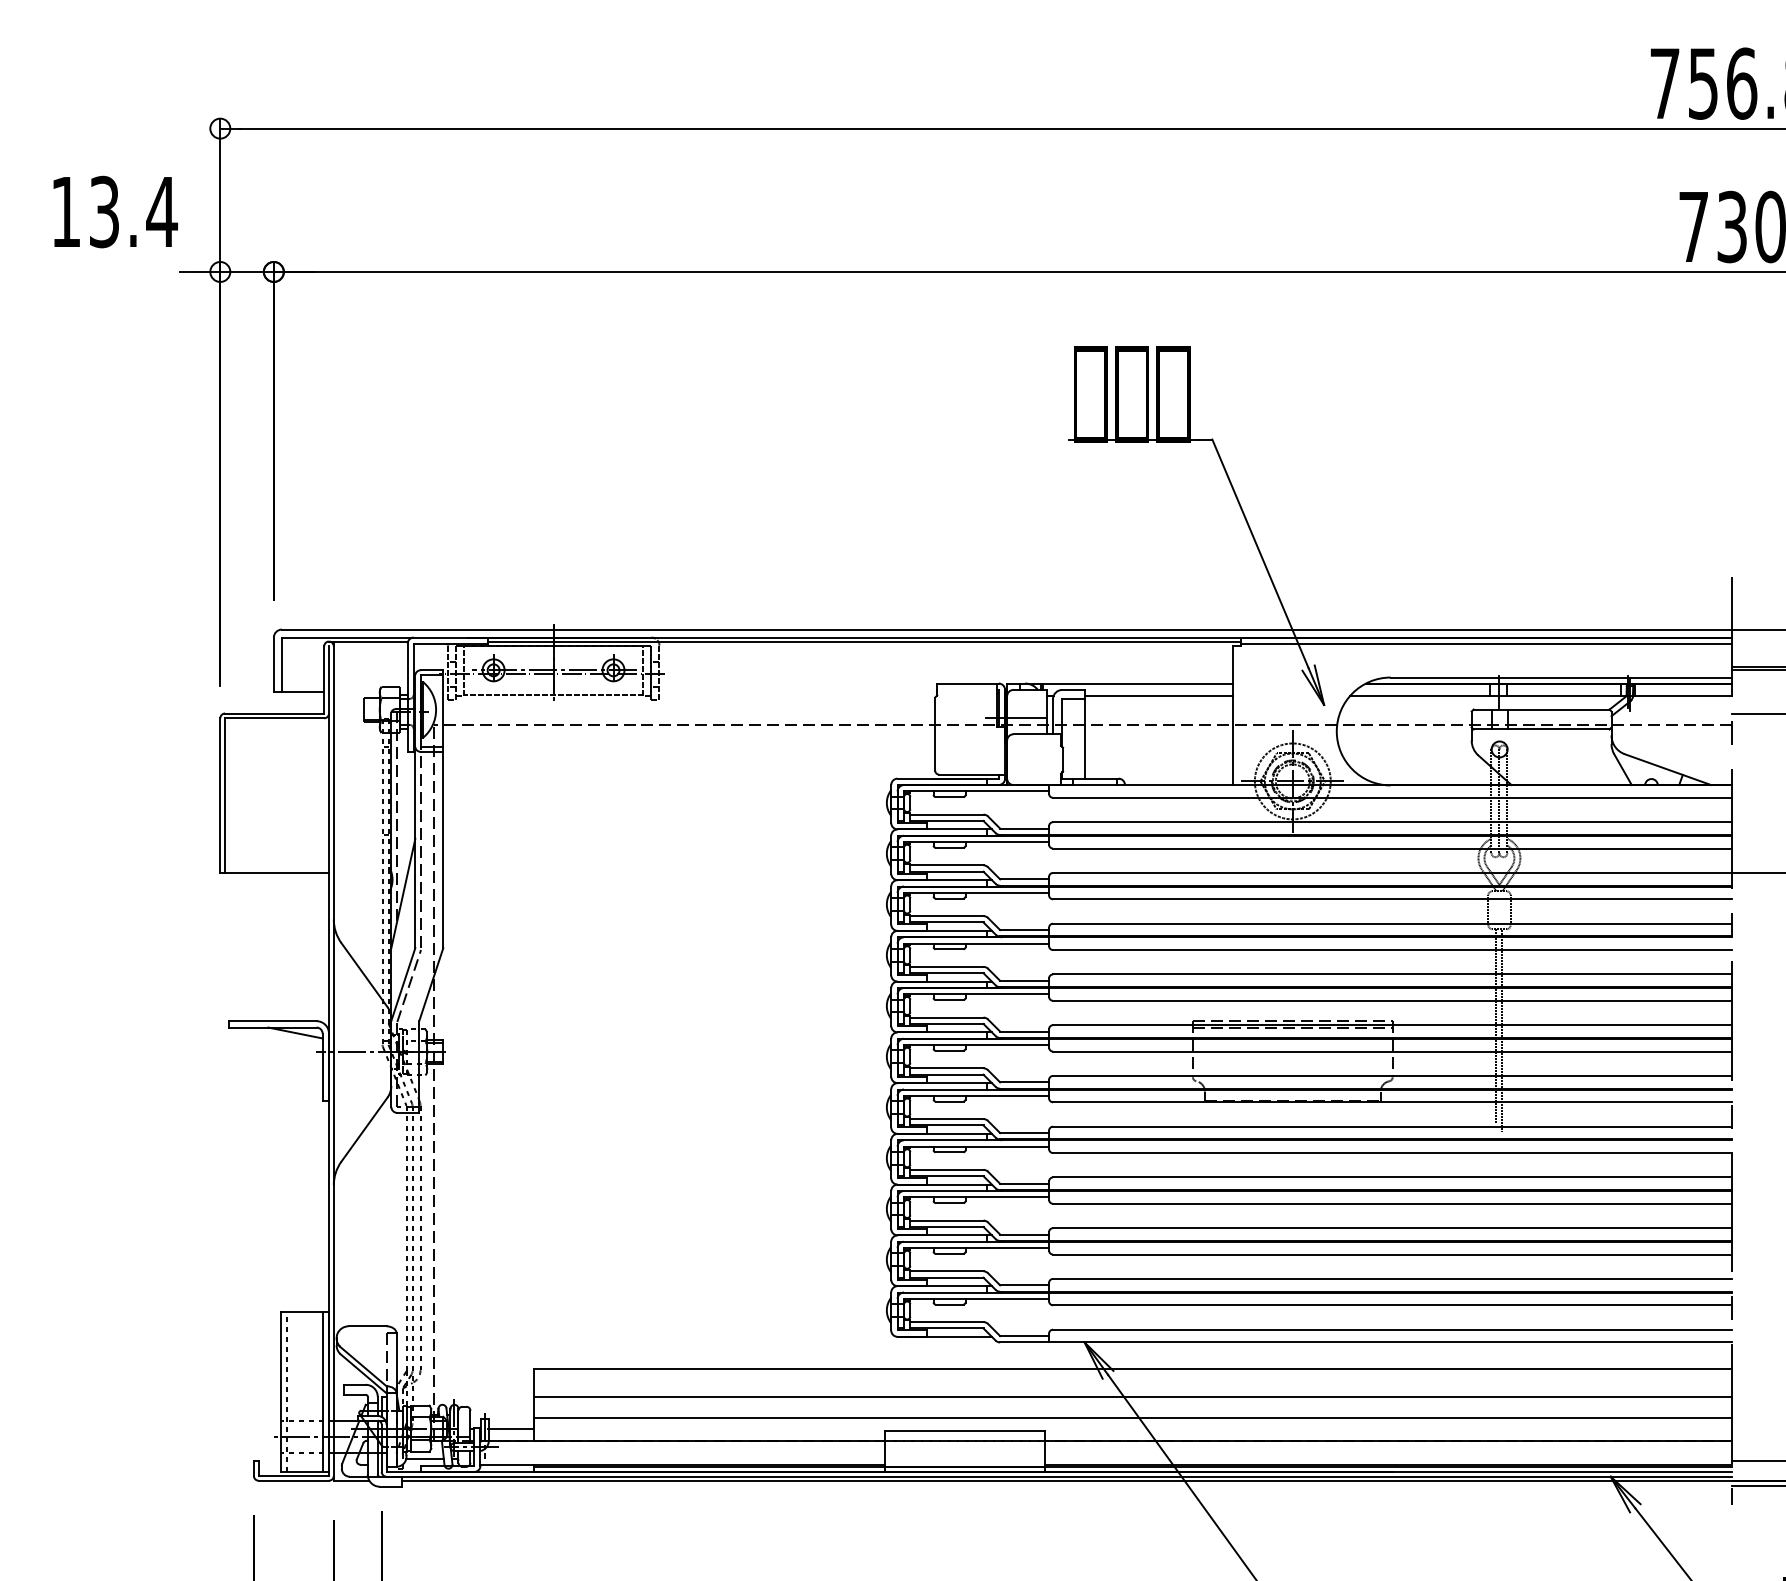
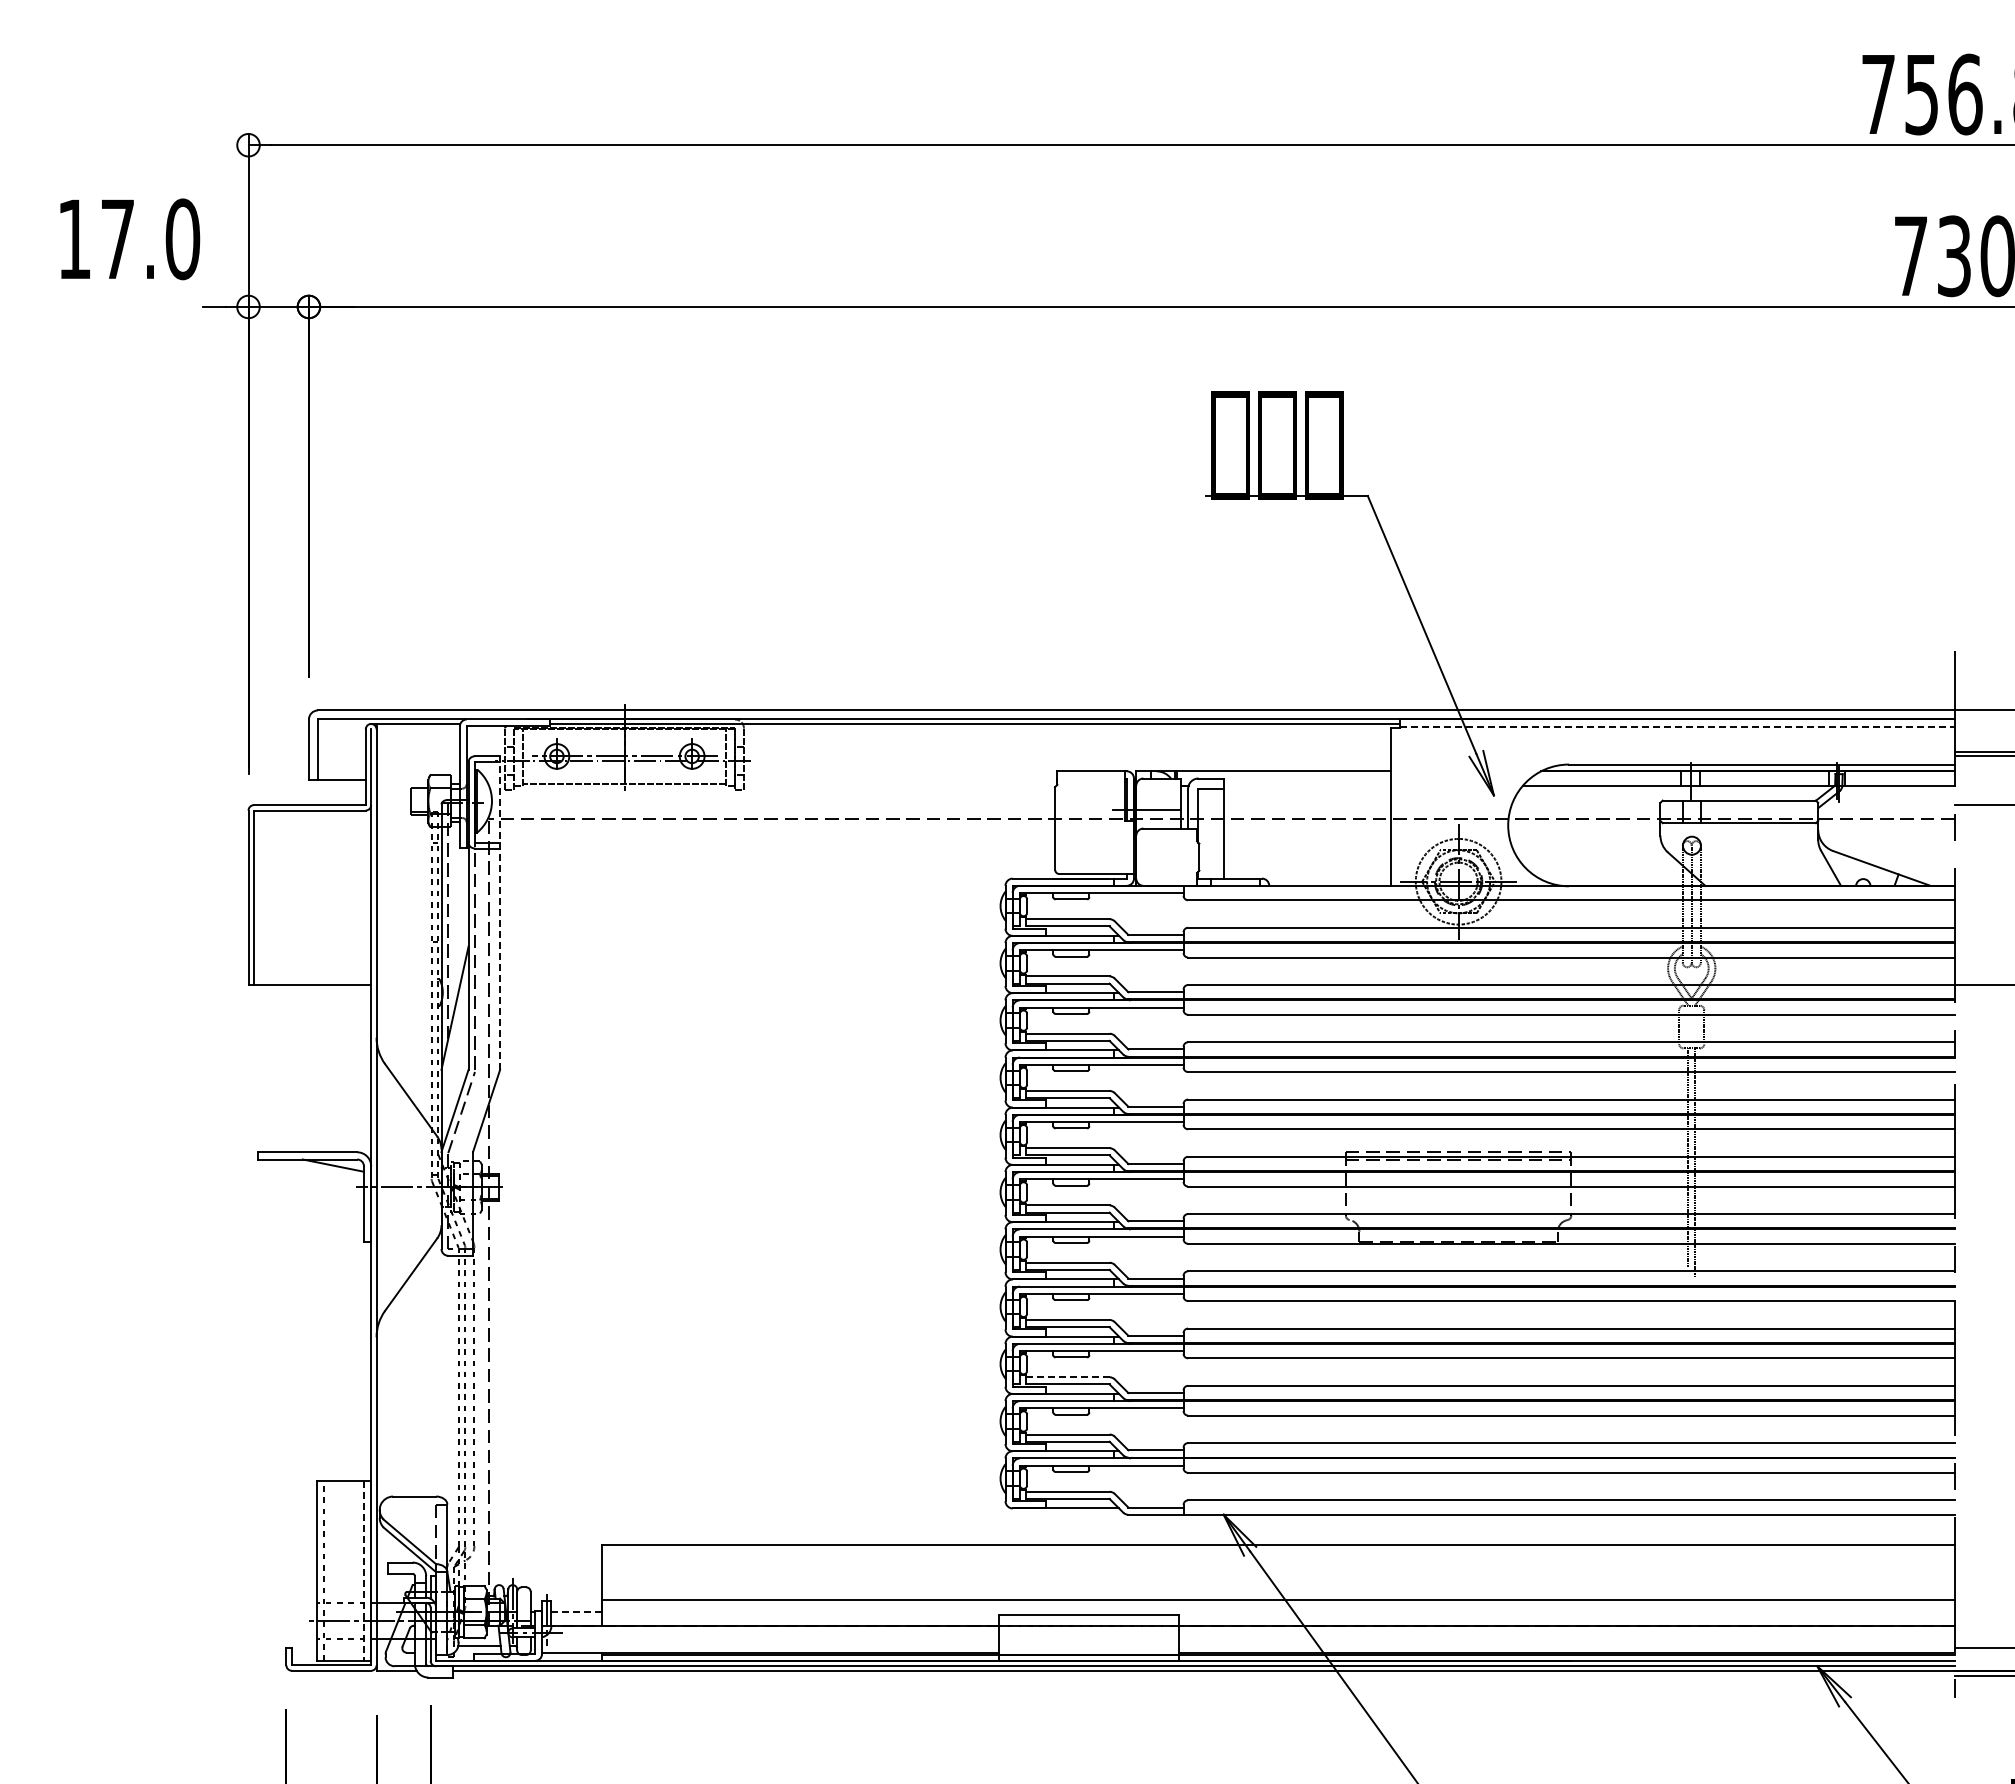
text: (133, 212) -> (150, 239), 13.4 -> 17.0
line: (1486, 643) -> (1677, 726), solid -> dashed
line: (1158, 696) -> (1307, 785), removed
line: (443, 809) -> (500, 913), solid -> dashed
line: (946, 1220) -> (1067, 1377), solid -> dashed
line: (323, 1392) -> (364, 1571), solid -> dashed
line: (1133, 1397) -> (1278, 1576), removed
line: (511, 1429) -> (576, 1612), solid -> dashed

